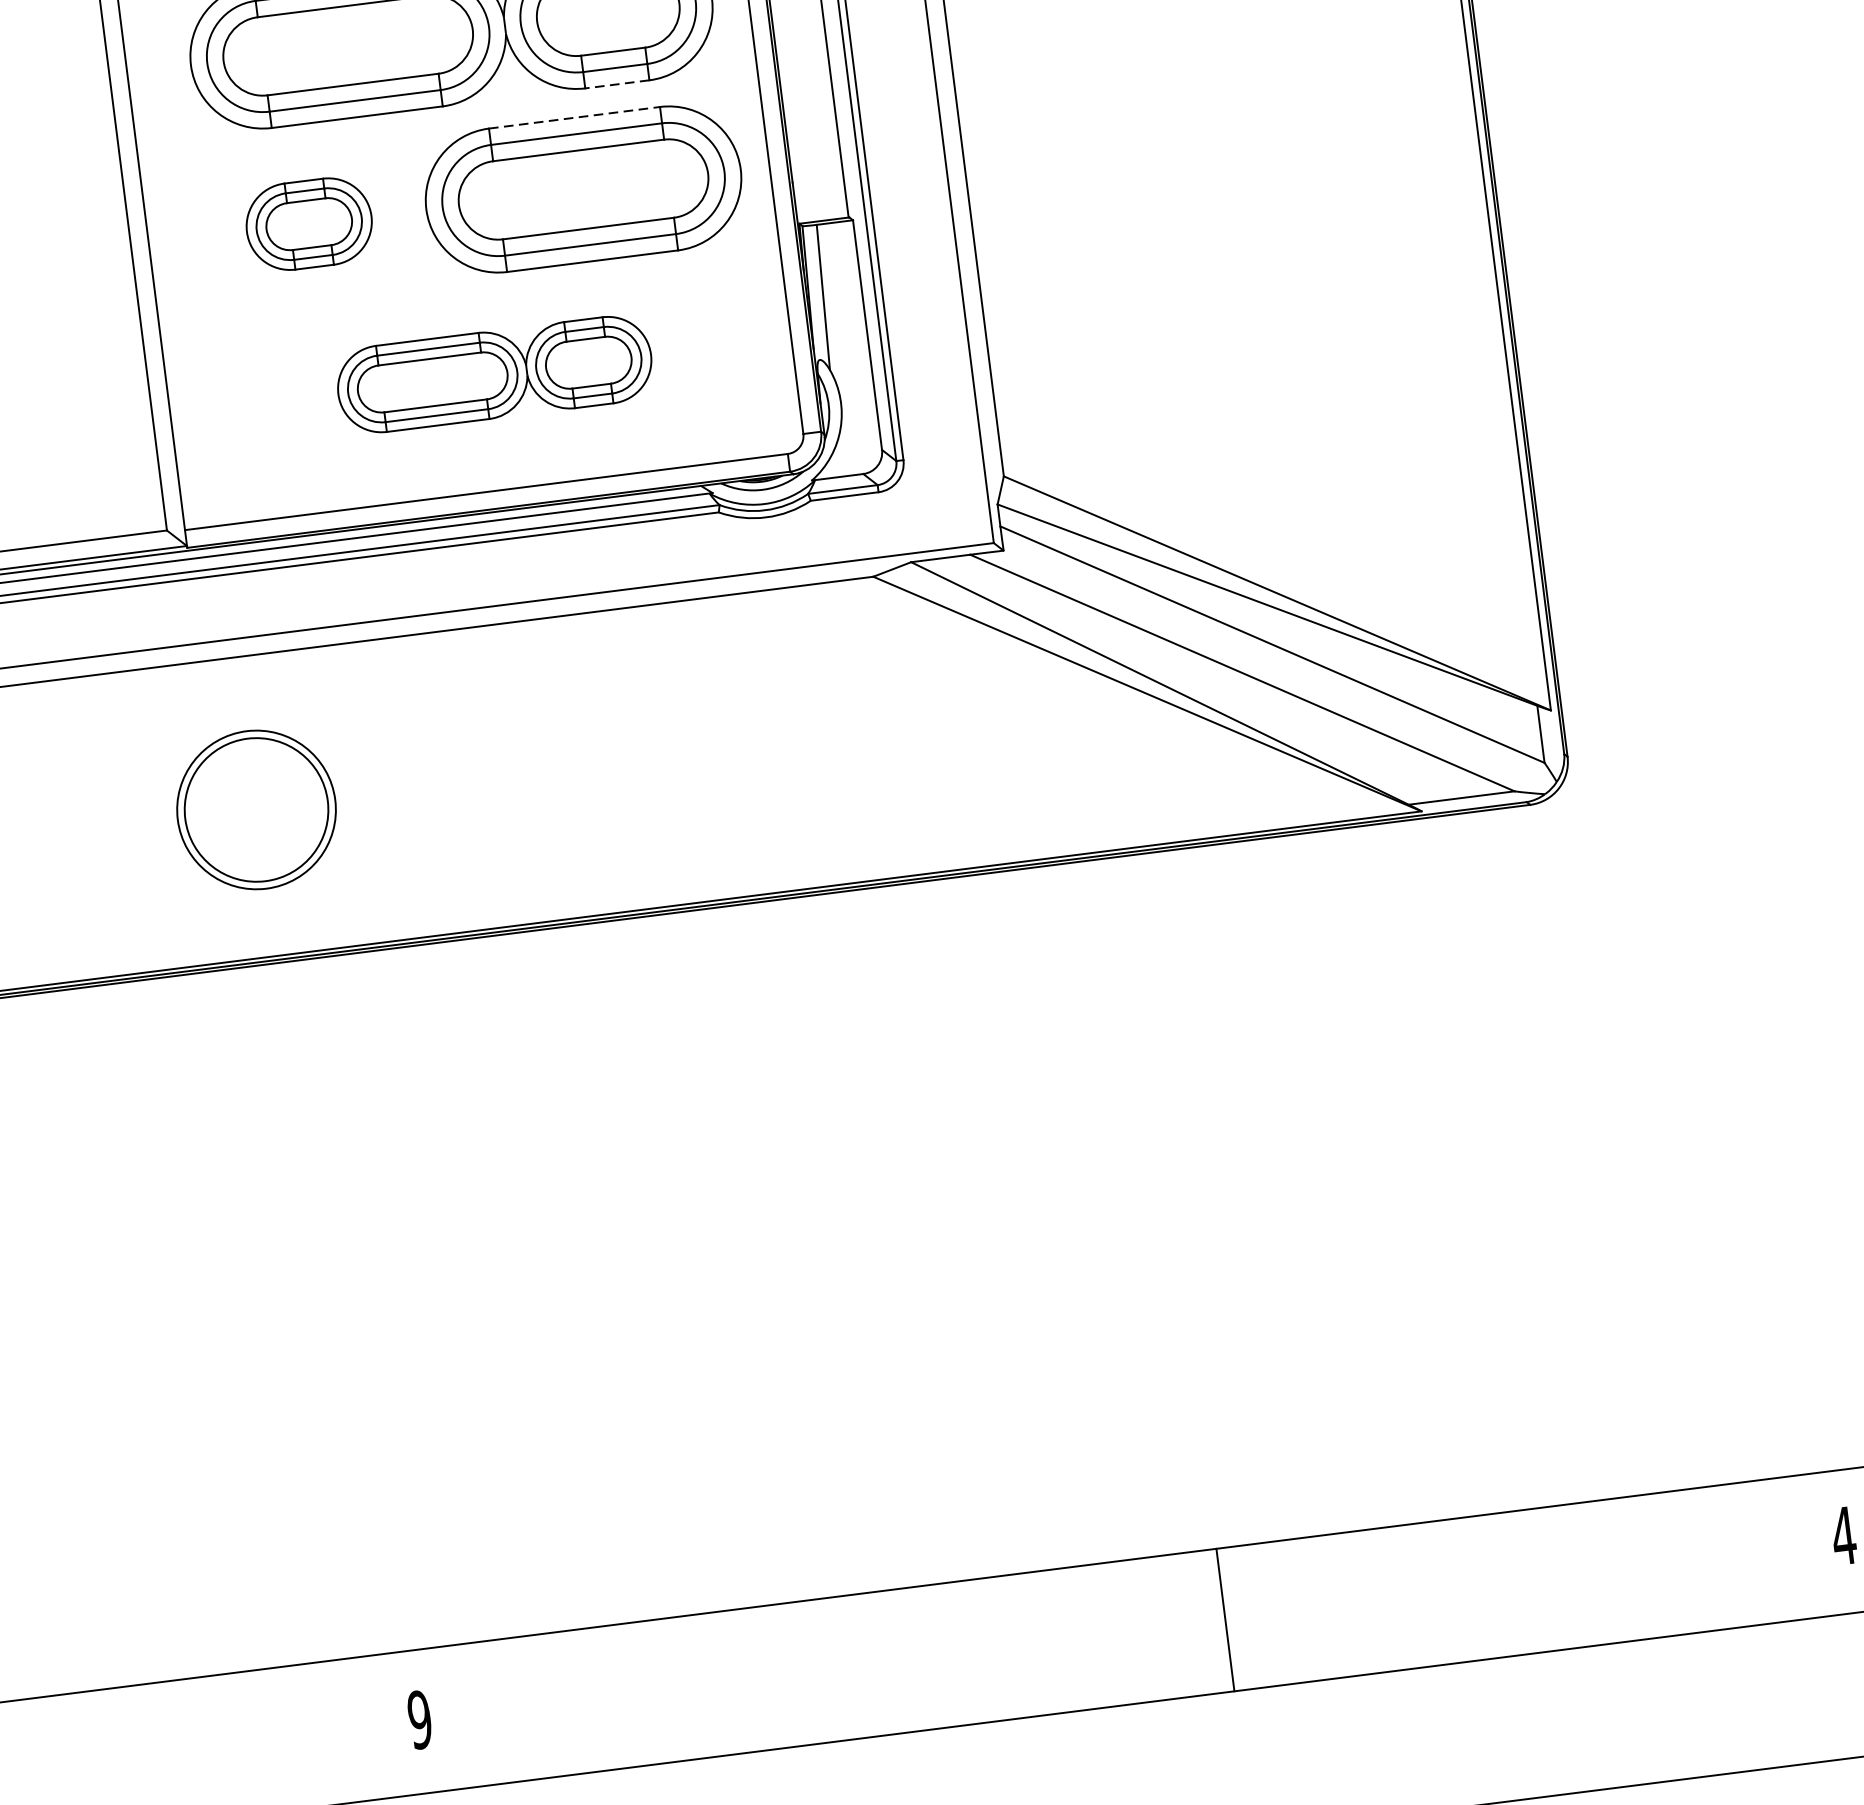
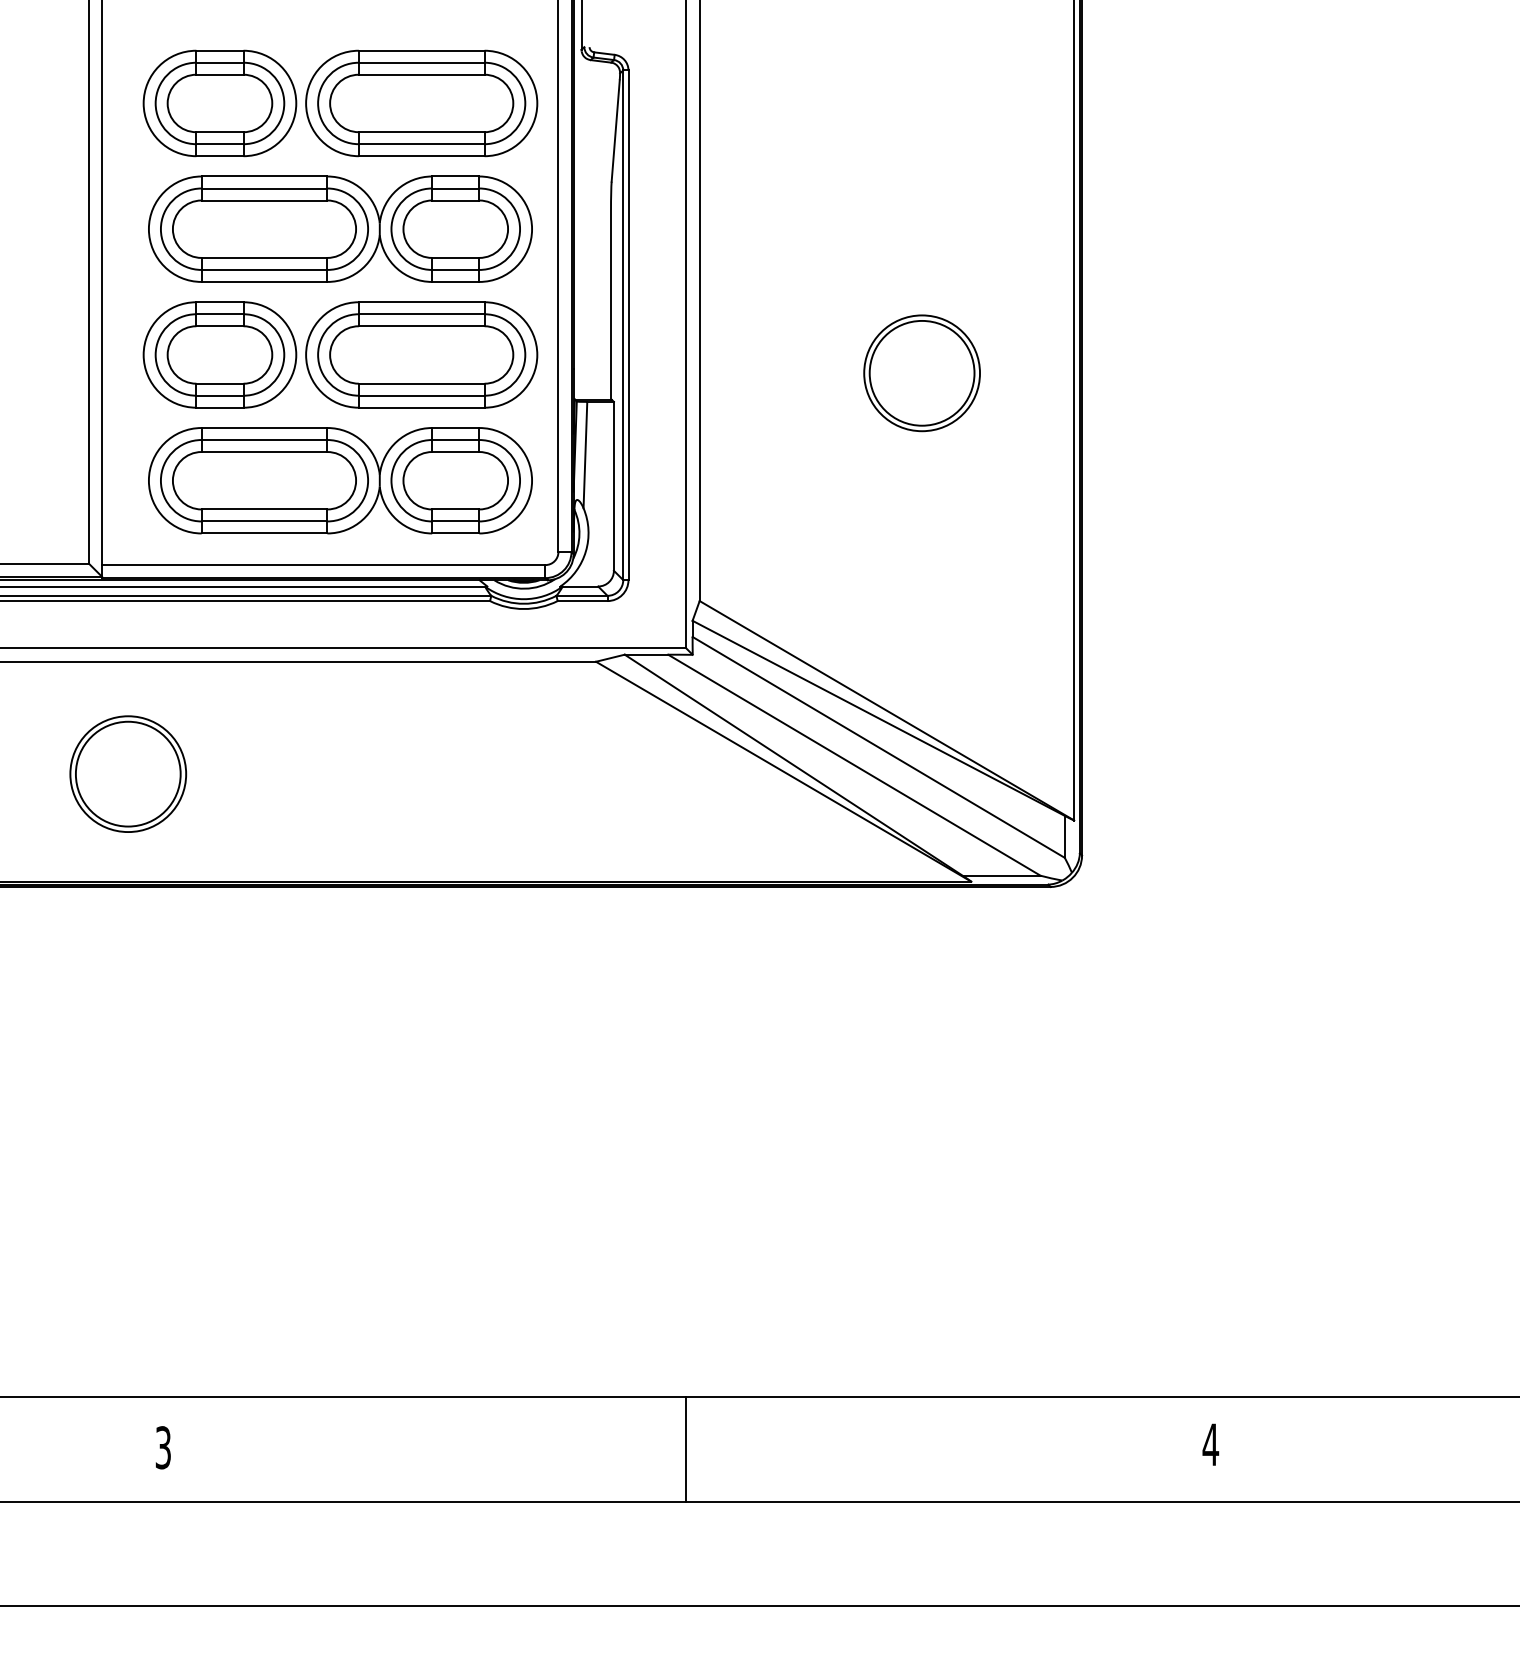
line: (616, 83) -> (455, 281), dashed -> solid
line: (574, 118) -> (421, 302), dashed -> solid
part: (1266, 128) -> (921, 373), added
part: (308, 223) -> (219, 354), size x1.67
part: (494, 374) -> (340, 480), size x1.67
line: (1225, 1619) -> (686, 1448), moved
text: (420, 1719) -> (163, 1447), 9 -> 3

